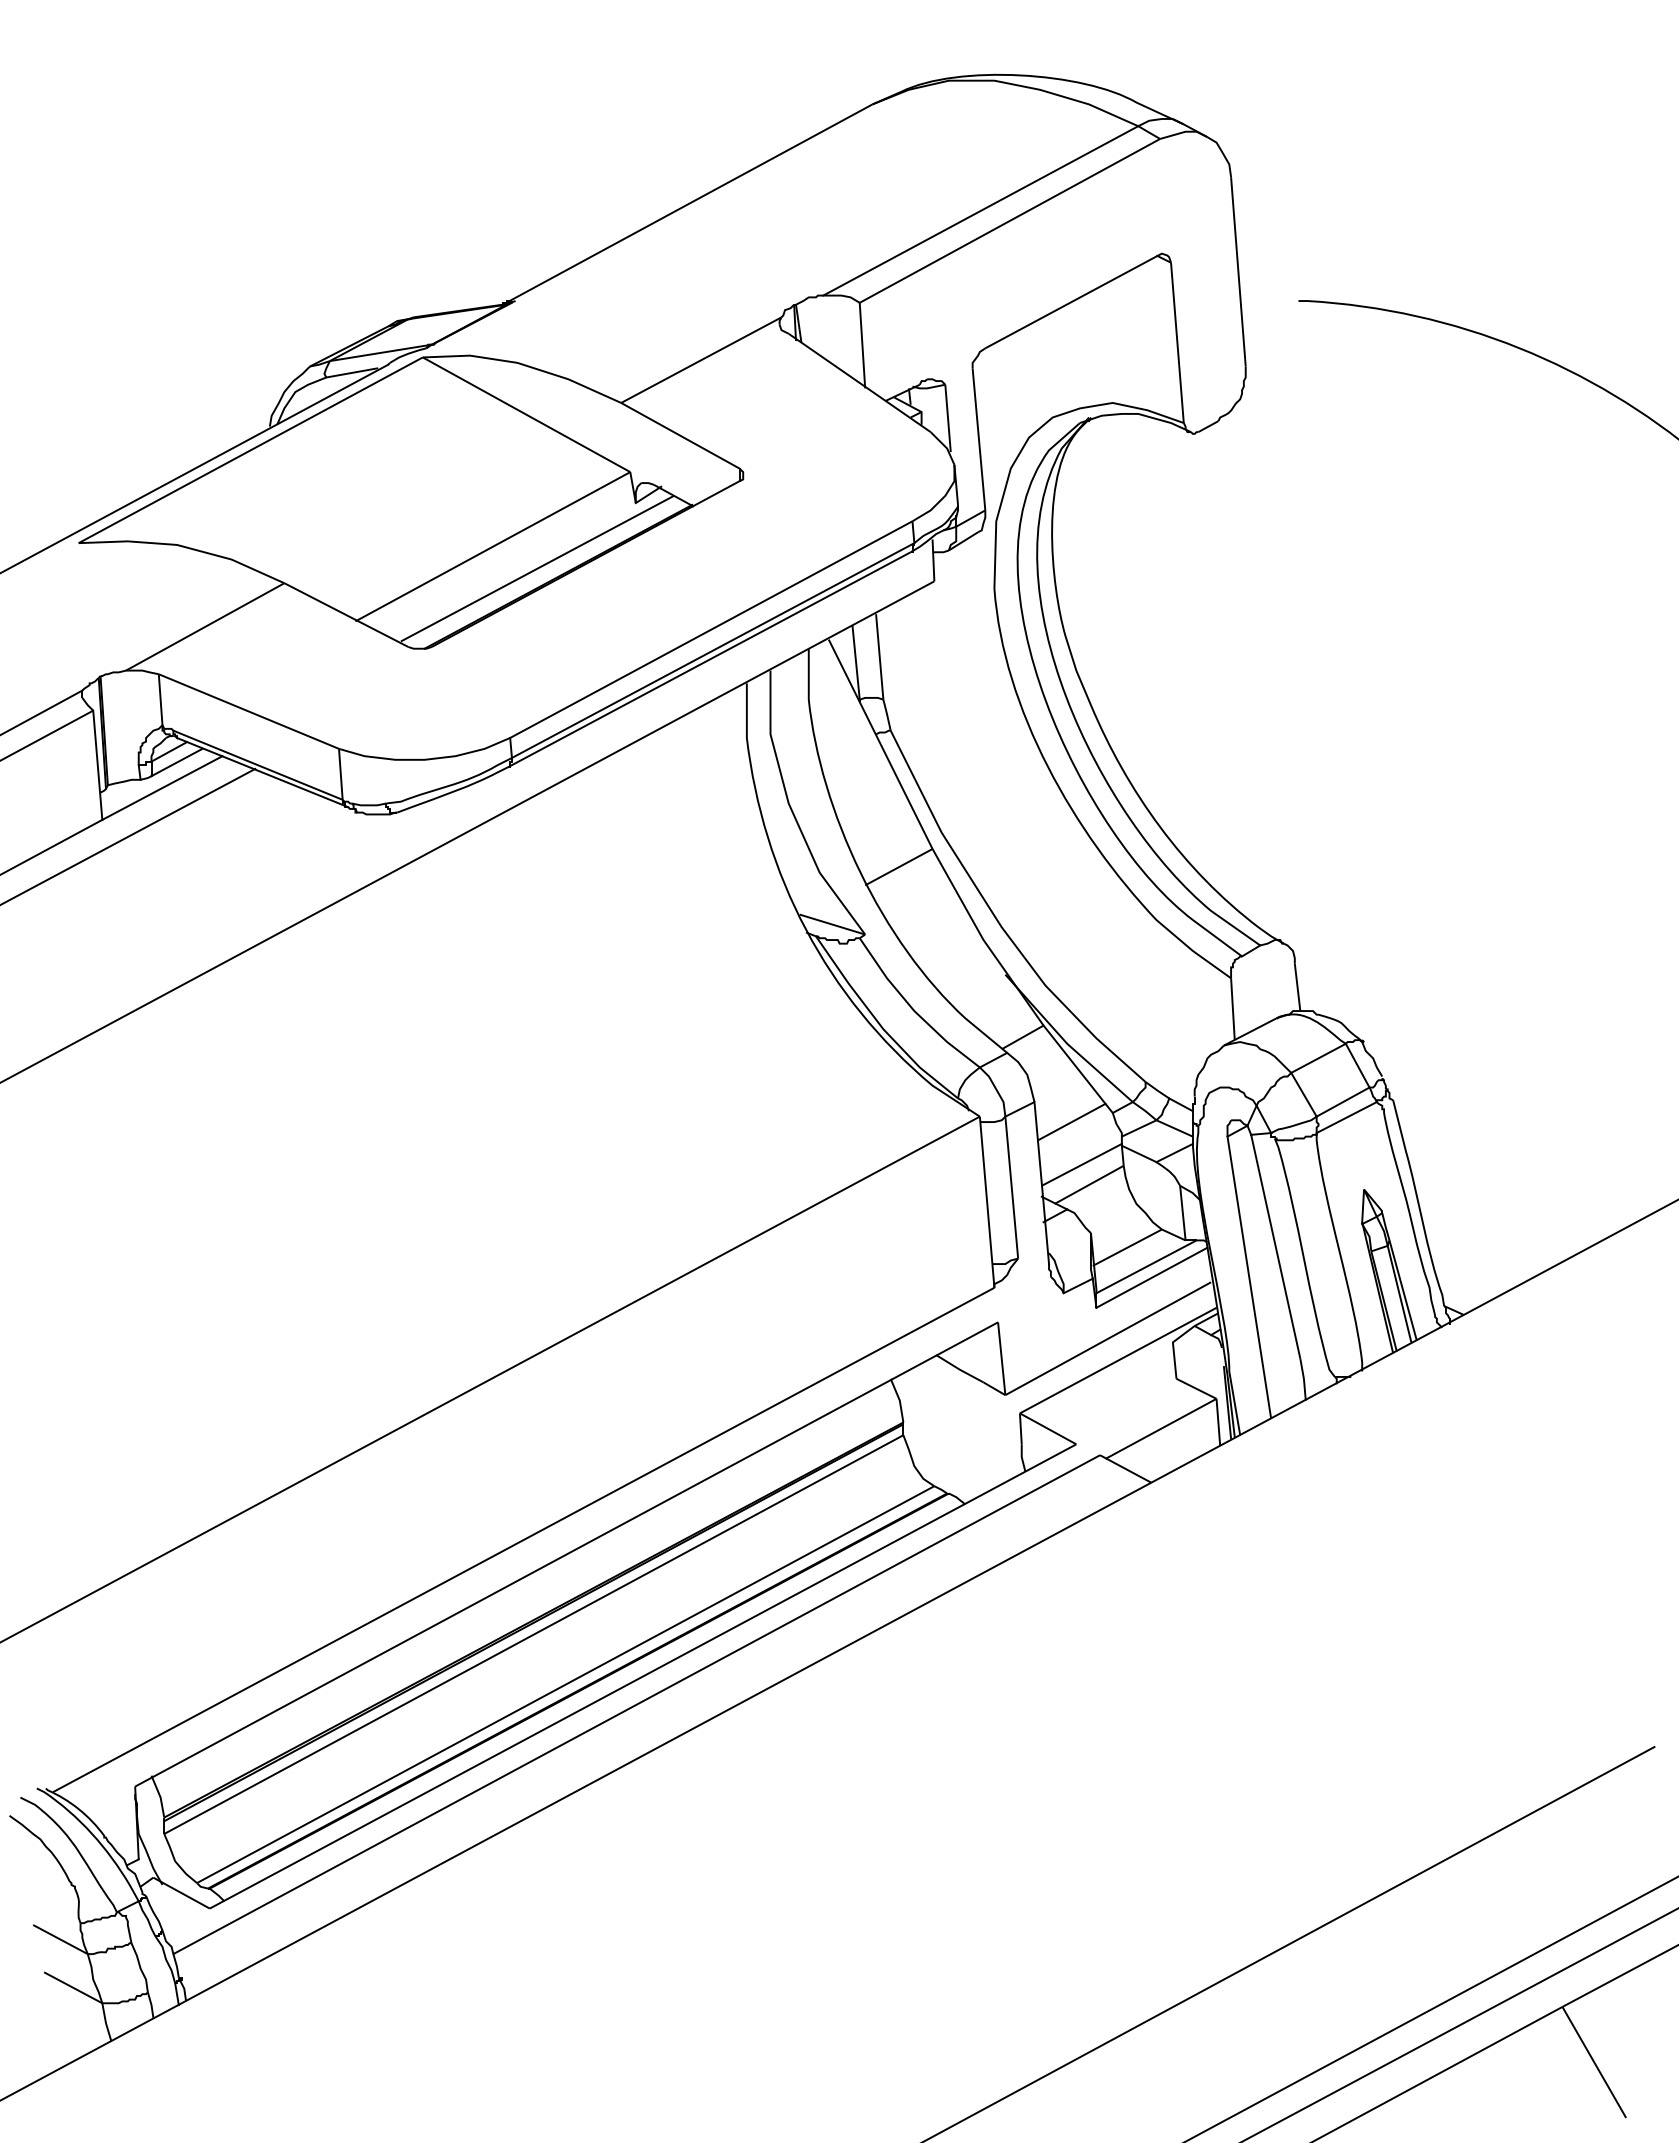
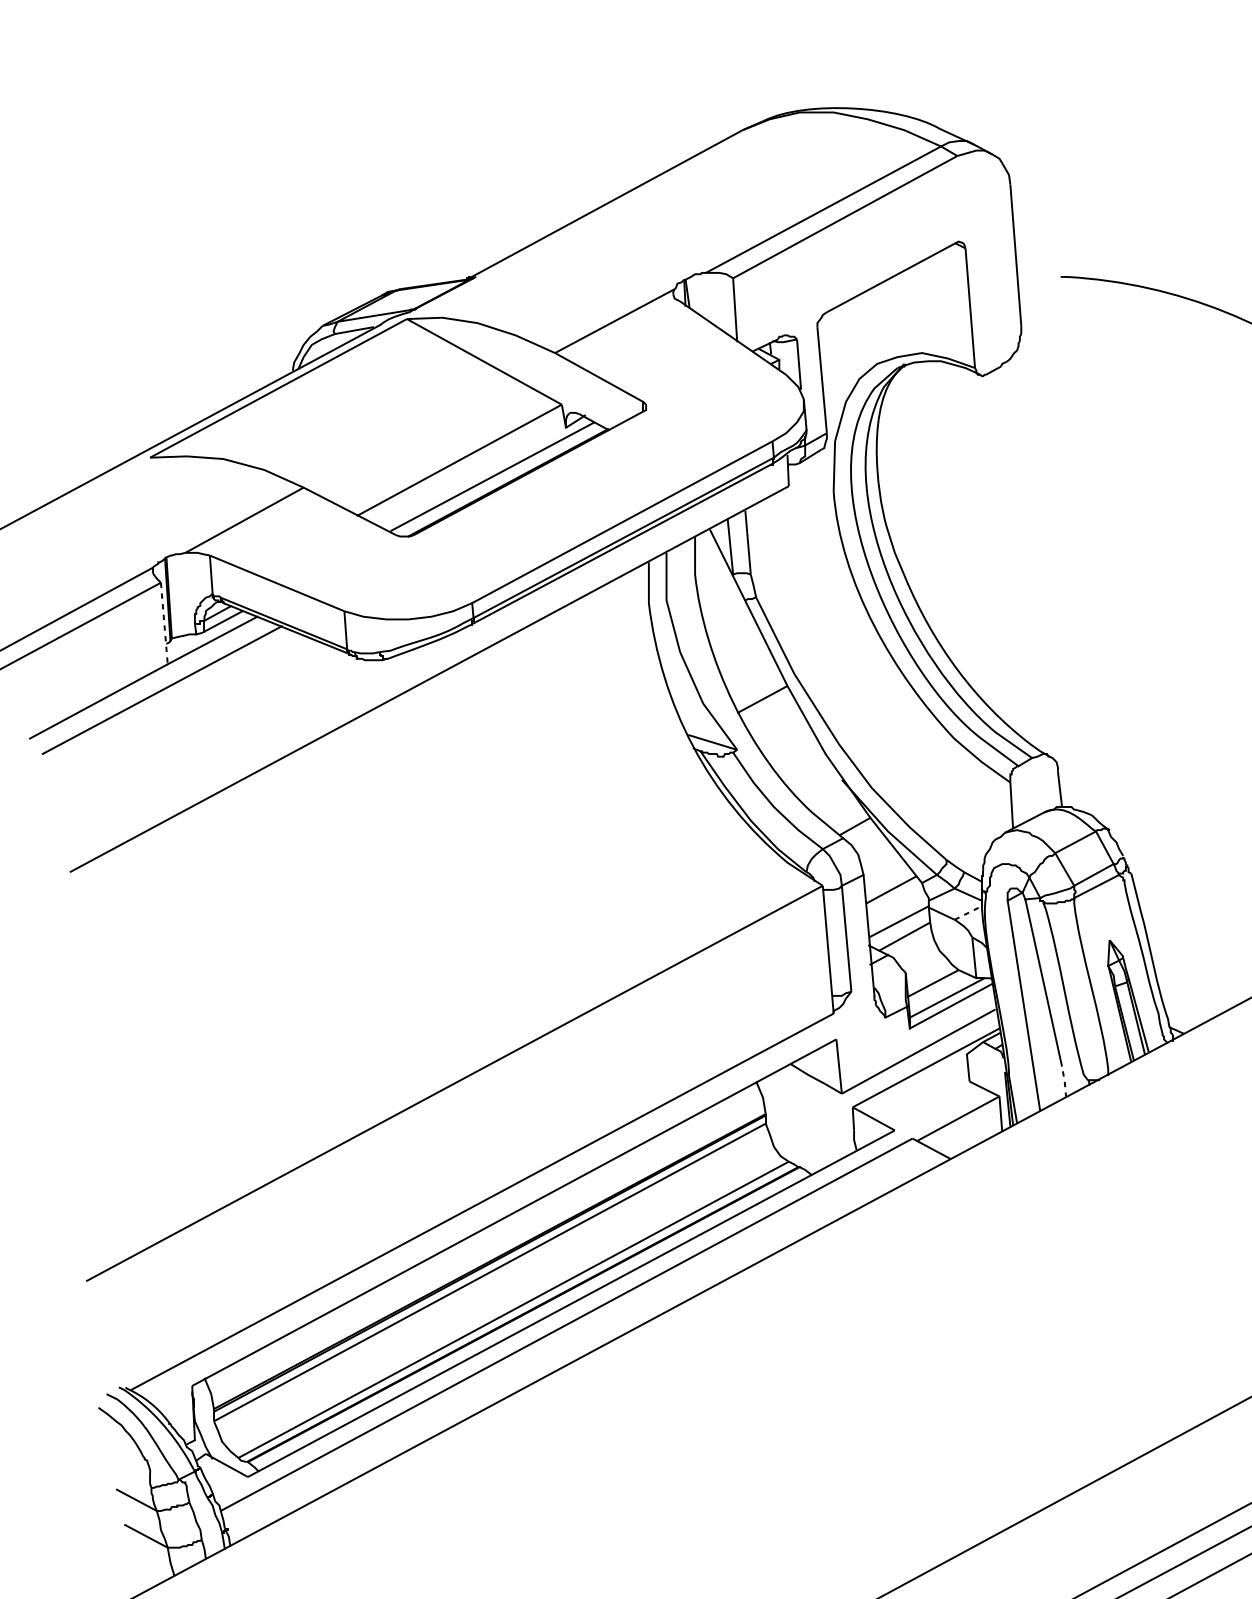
line: (97, 765) -> (164, 623), solid -> dashed
line: (1175, 1152) -> (968, 912), solid -> dashed
line: (1303, 1378) -> (1064, 1081), solid -> dashed

